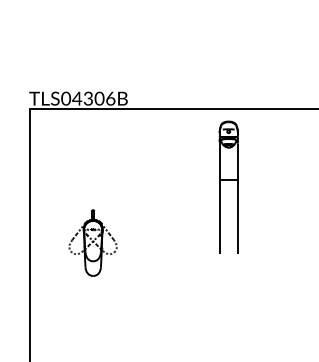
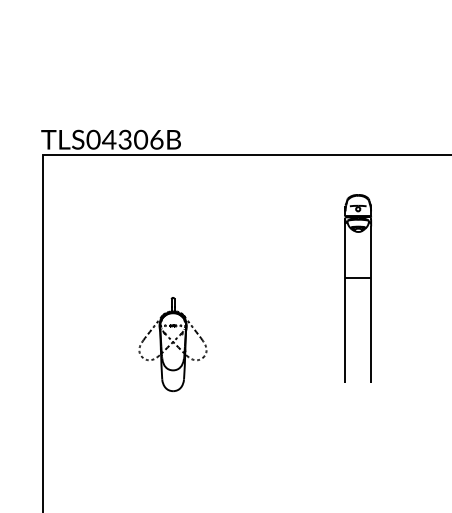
part: (228, 186) -> (357, 286), moved
part: (92, 242) -> (172, 343), moved

